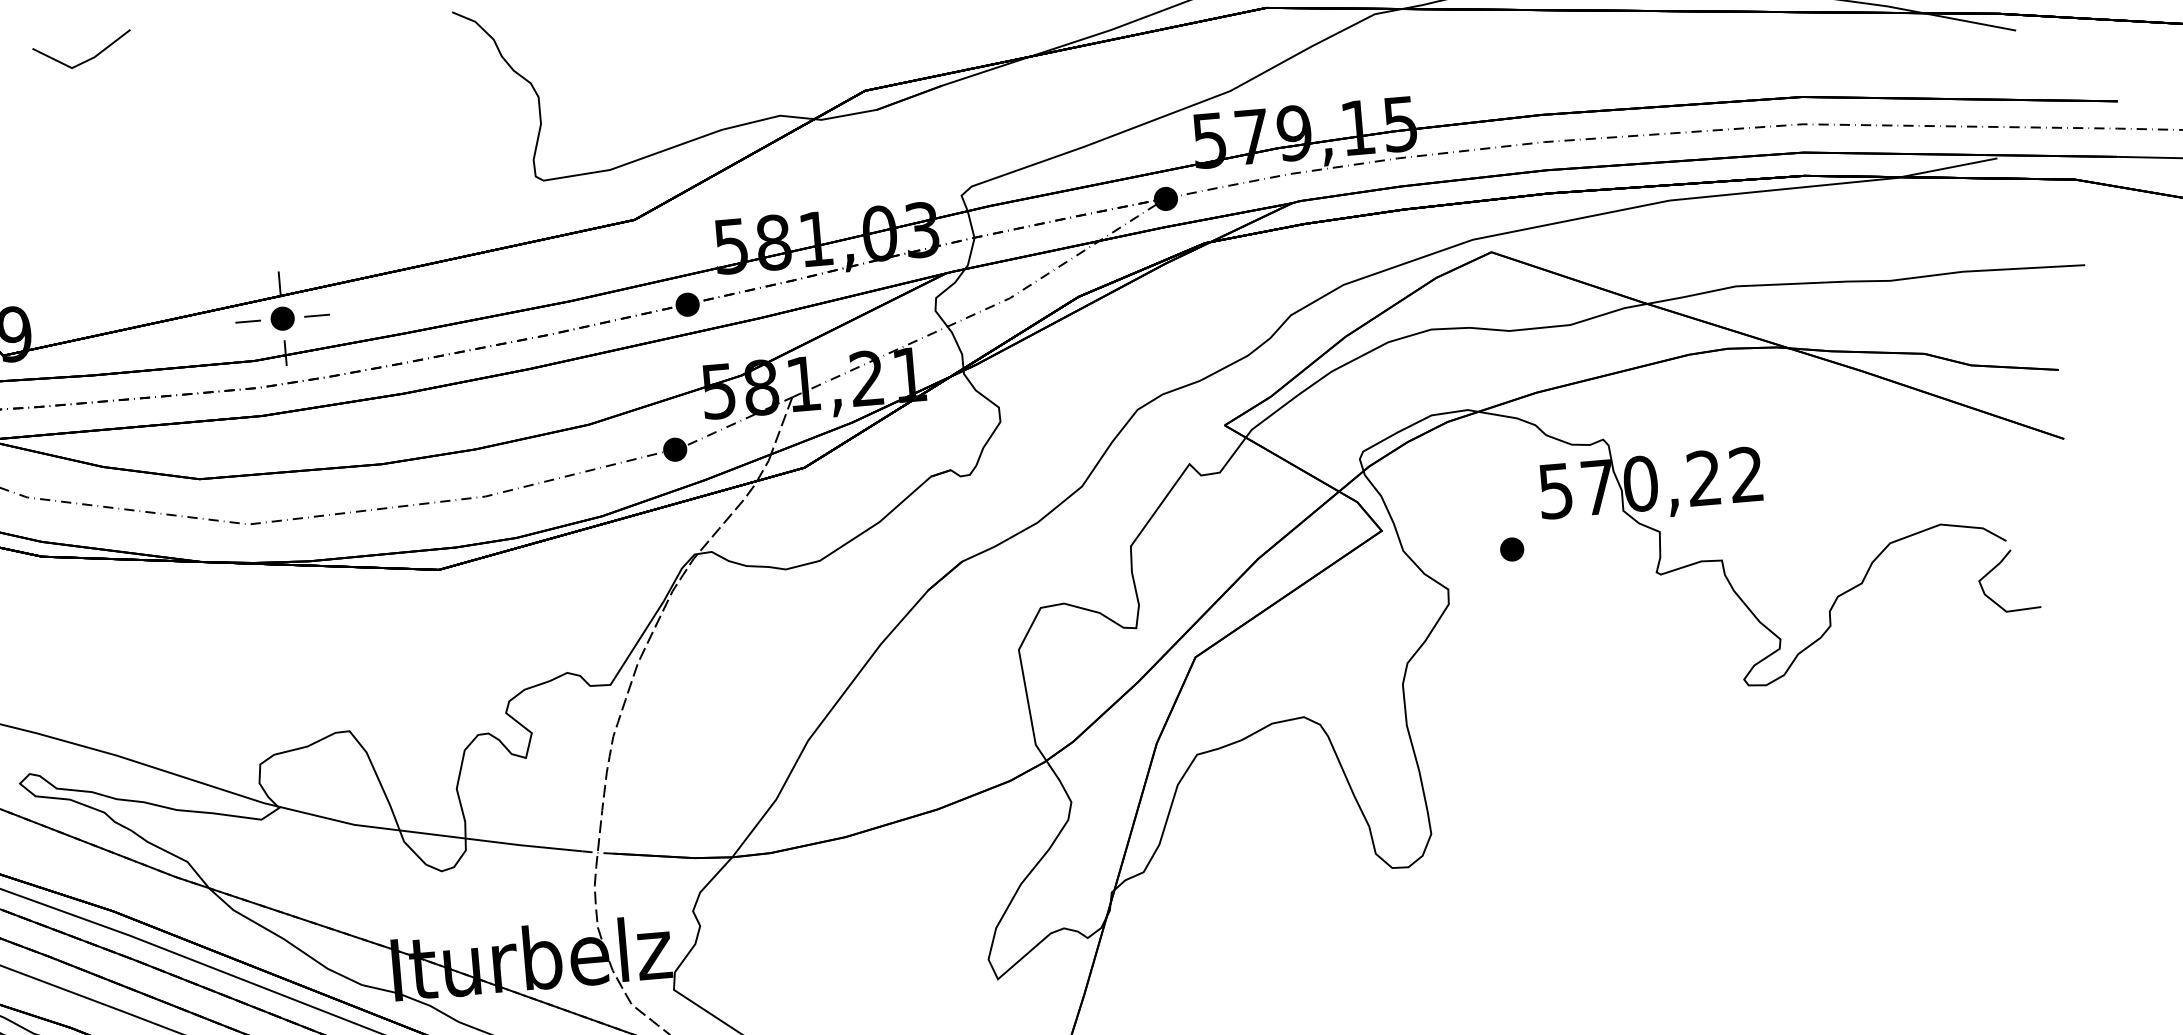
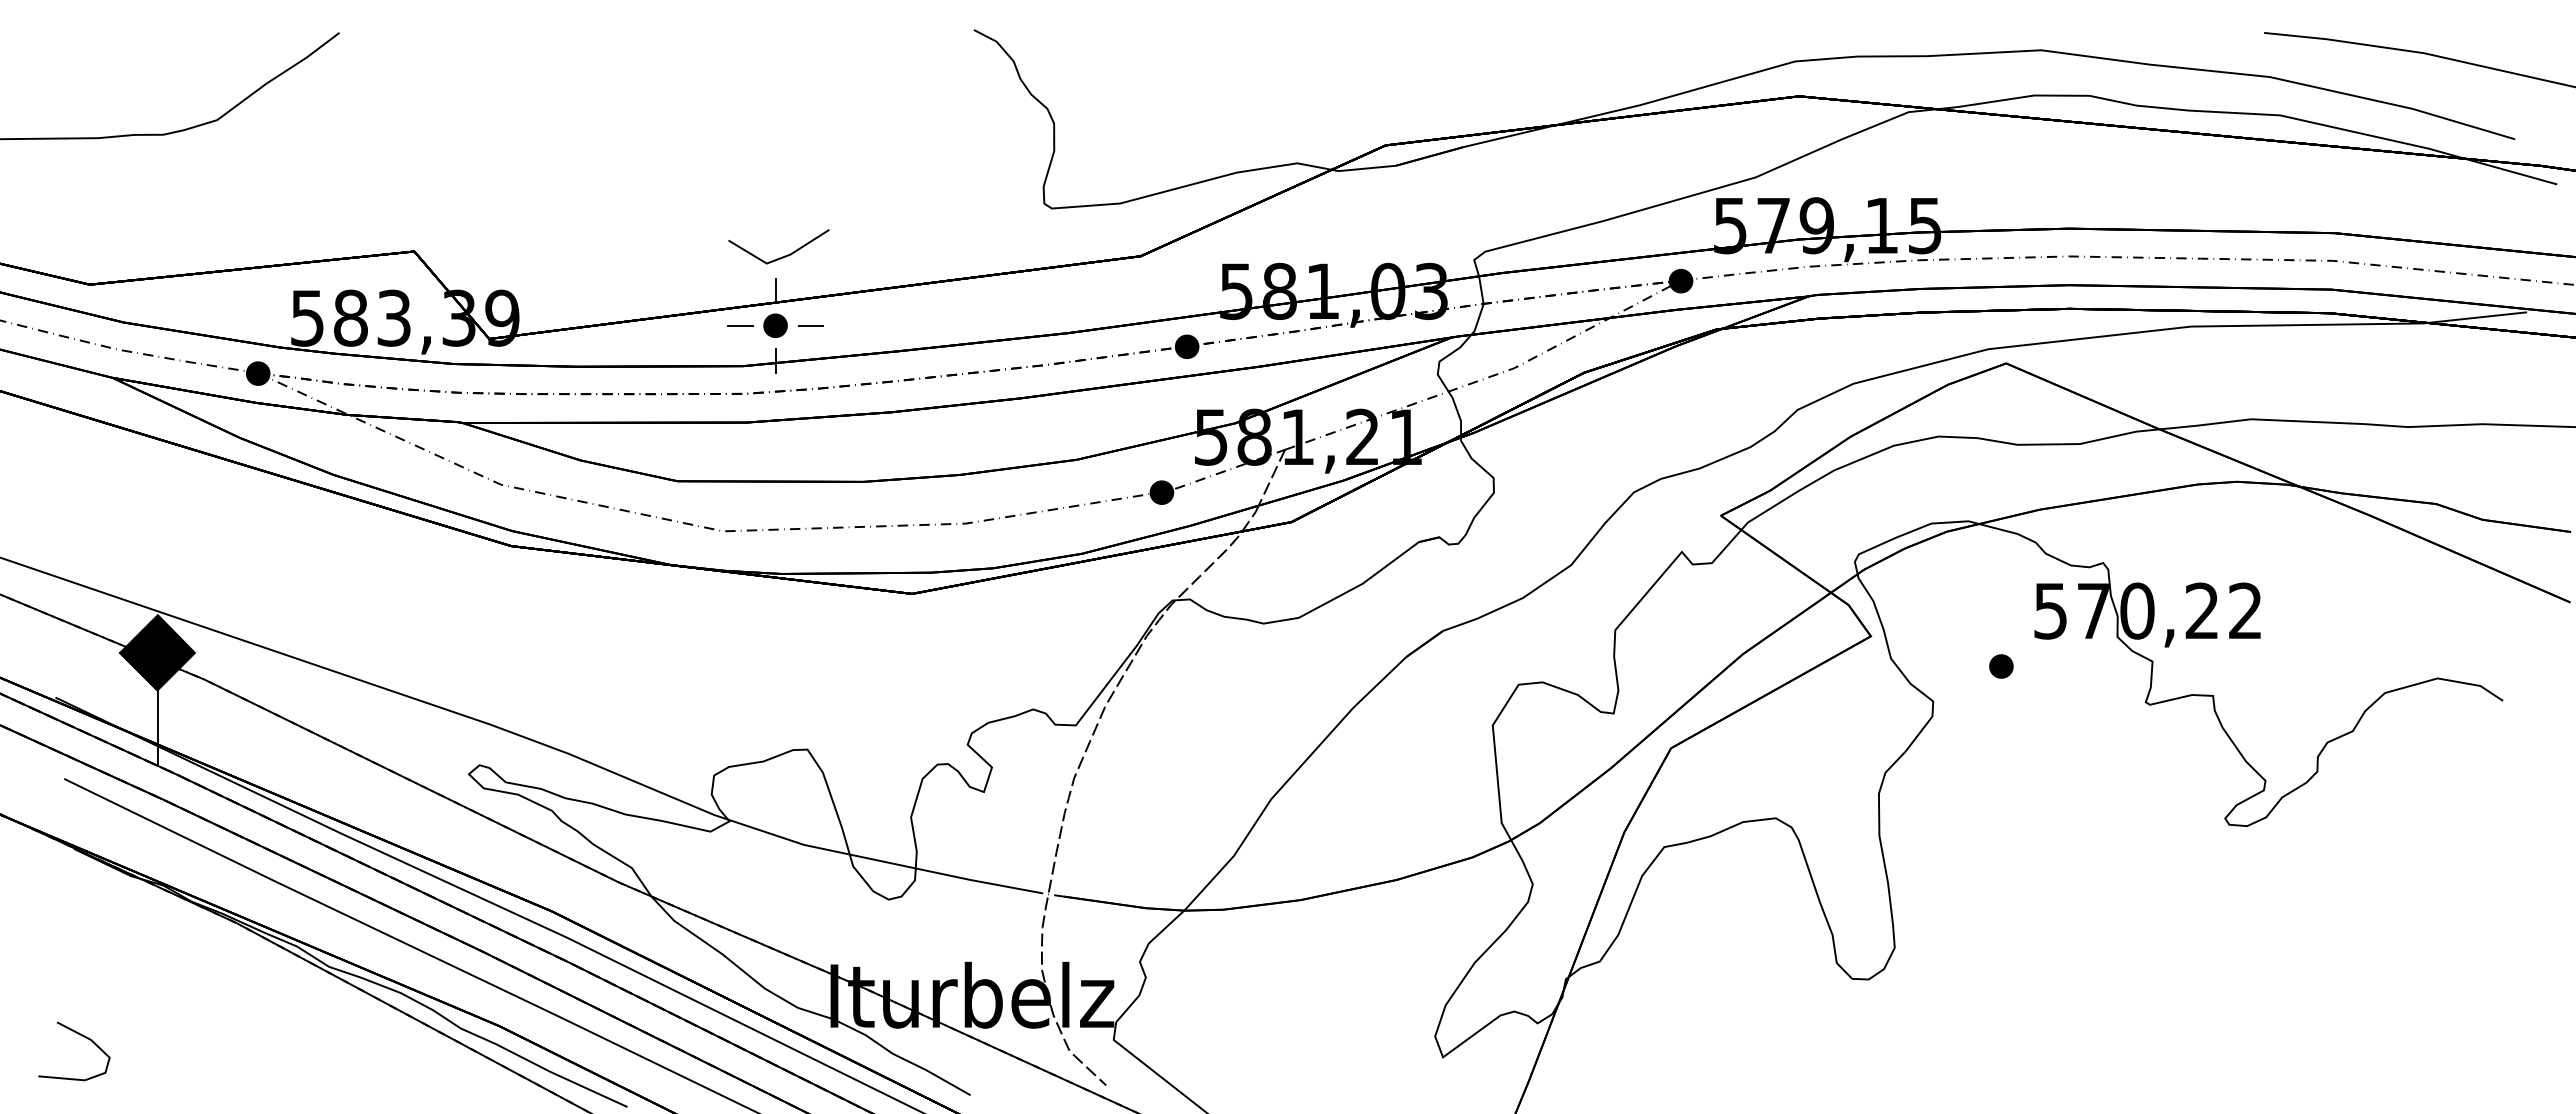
line: (86, 59) -> (782, 256), moved
curve: (1998, 566) -> (2492, 725), removed

